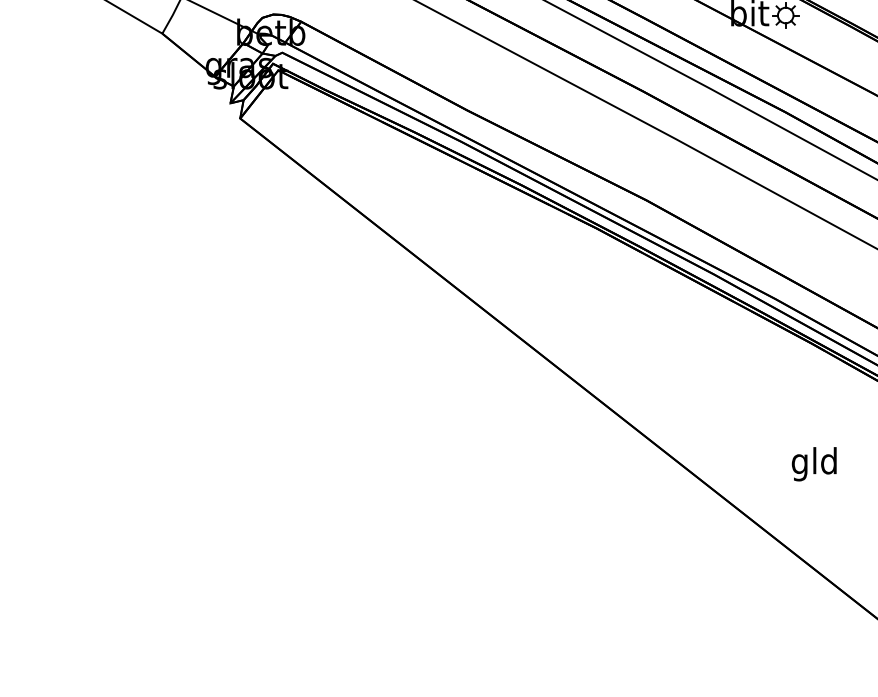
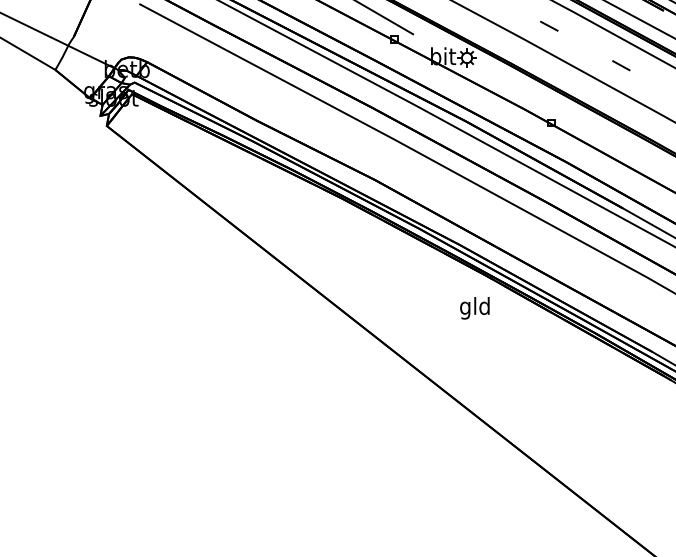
text: (813, 464) -> (474, 308), moved

